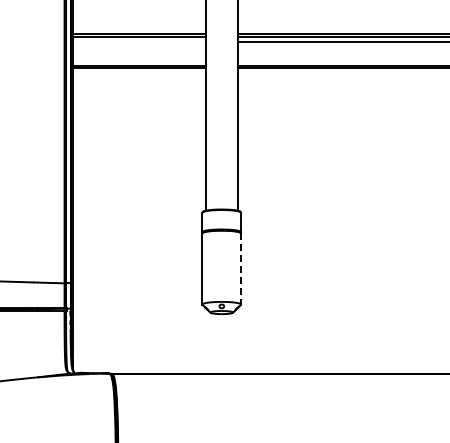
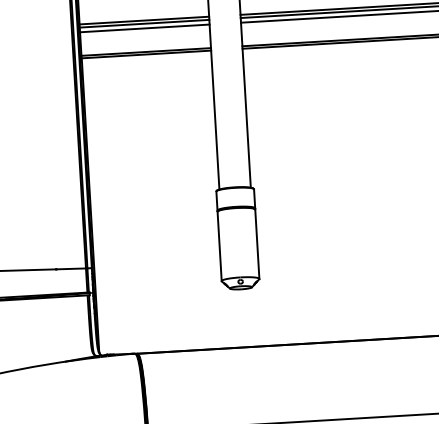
line: (138, 41) -> (144, 28), added
line: (241, 269) -> (257, 244), dashed -> solid

